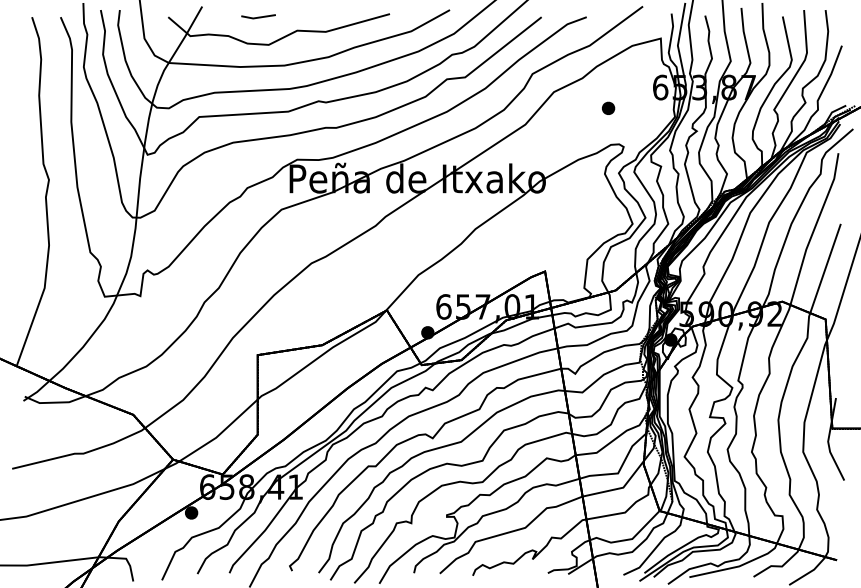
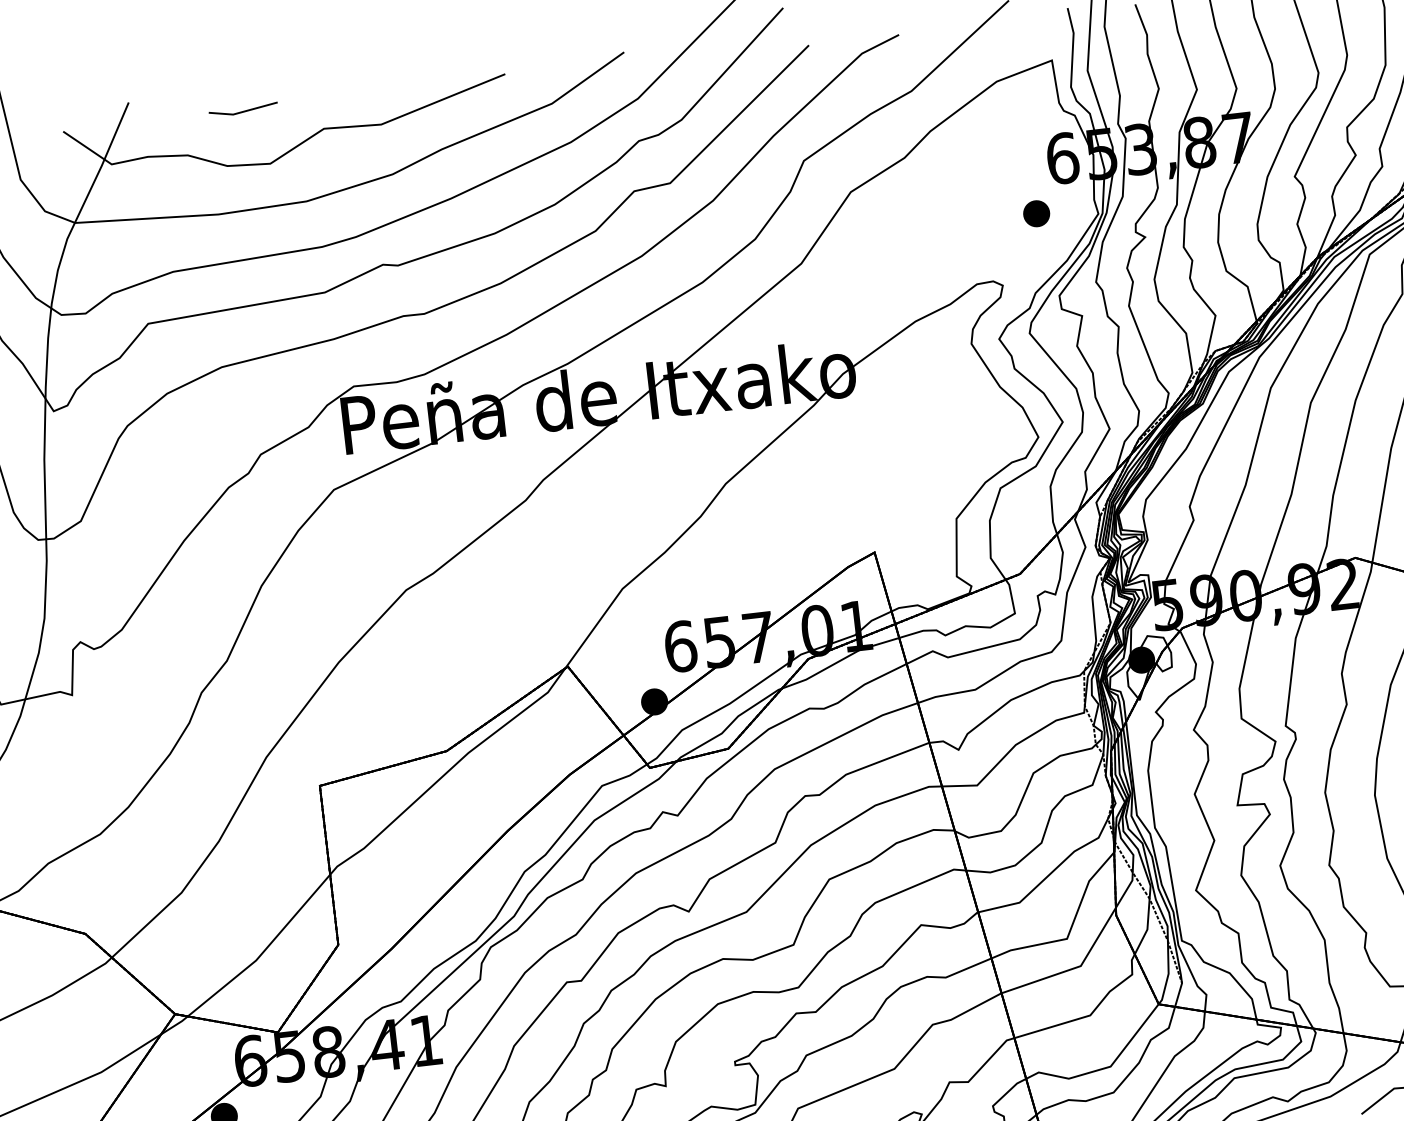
part: (608, 107) -> (1036, 211), moved

